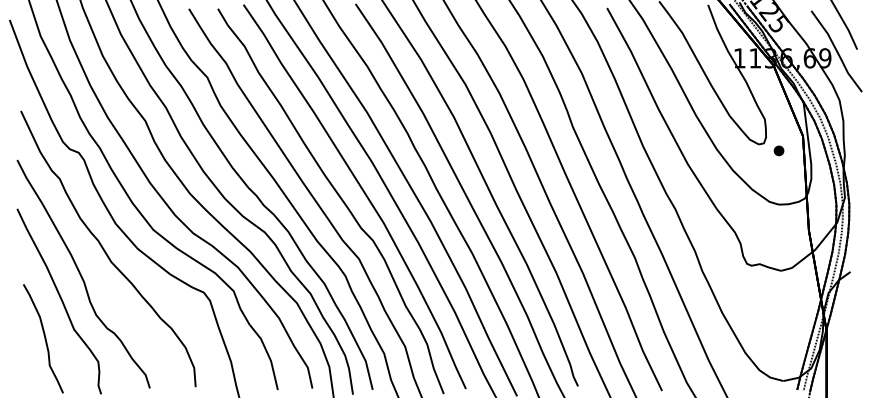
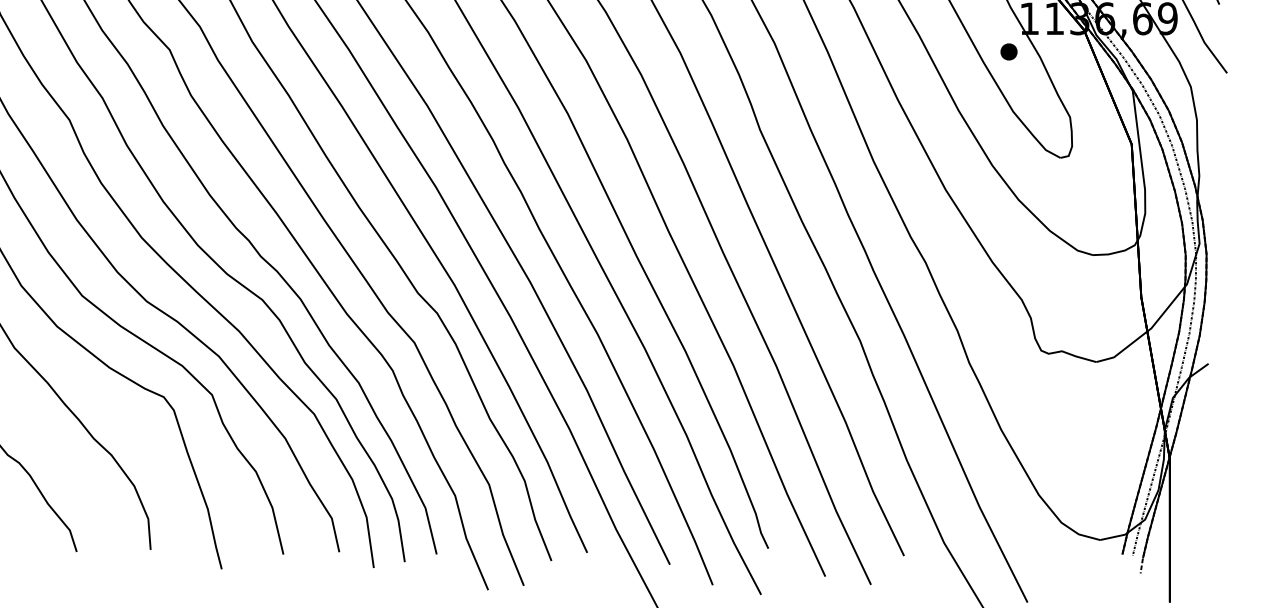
part: (778, 150) -> (1008, 51), moved

